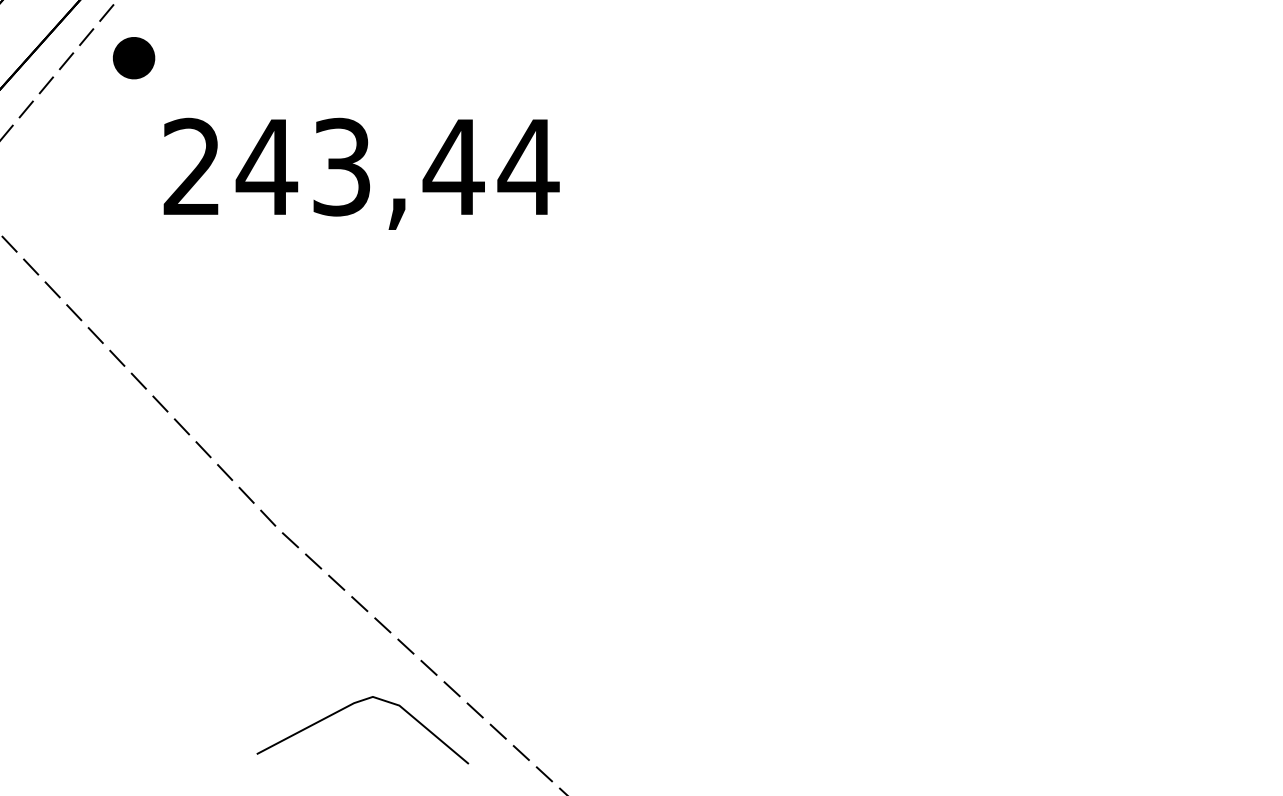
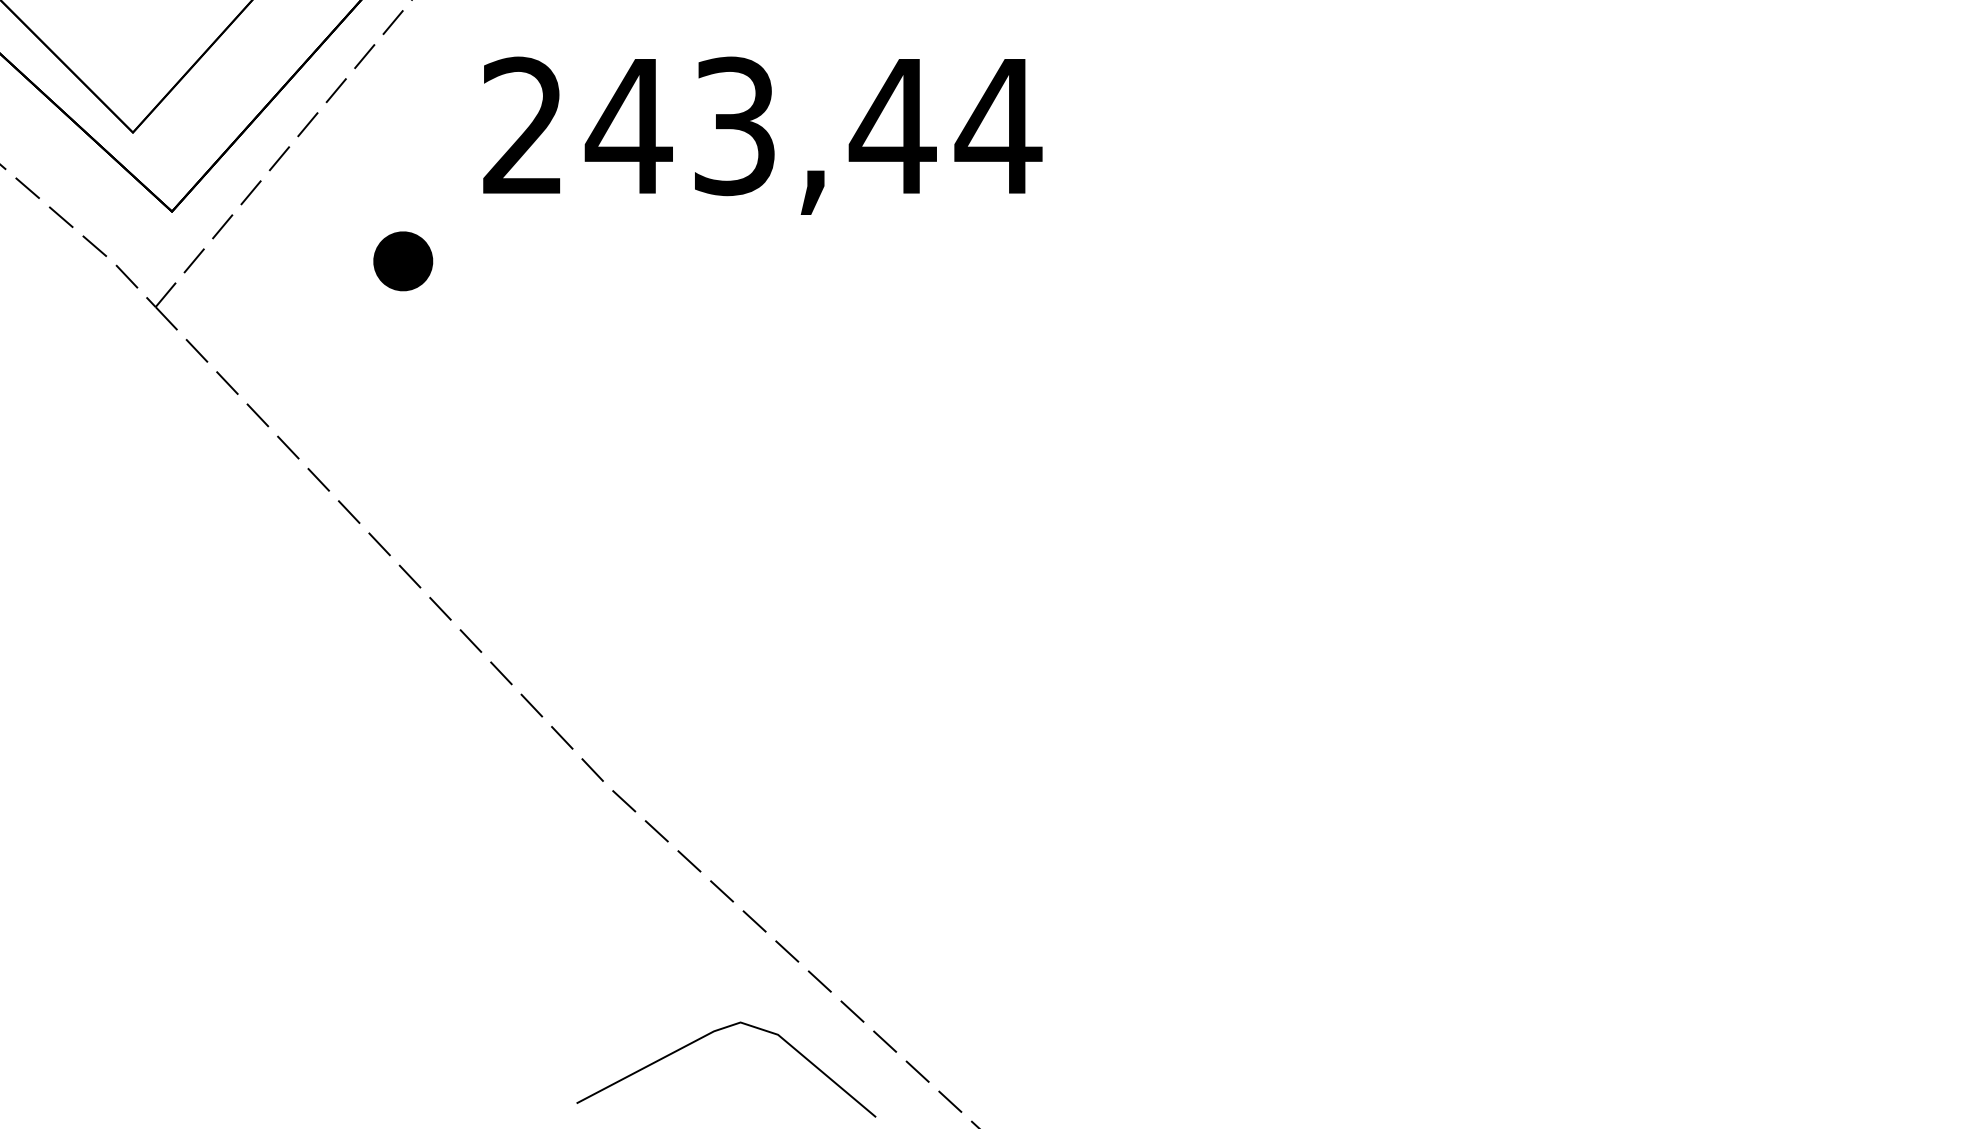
part: (134, 58) -> (403, 261), moved
text: (361, 173) -> (762, 135), moved

